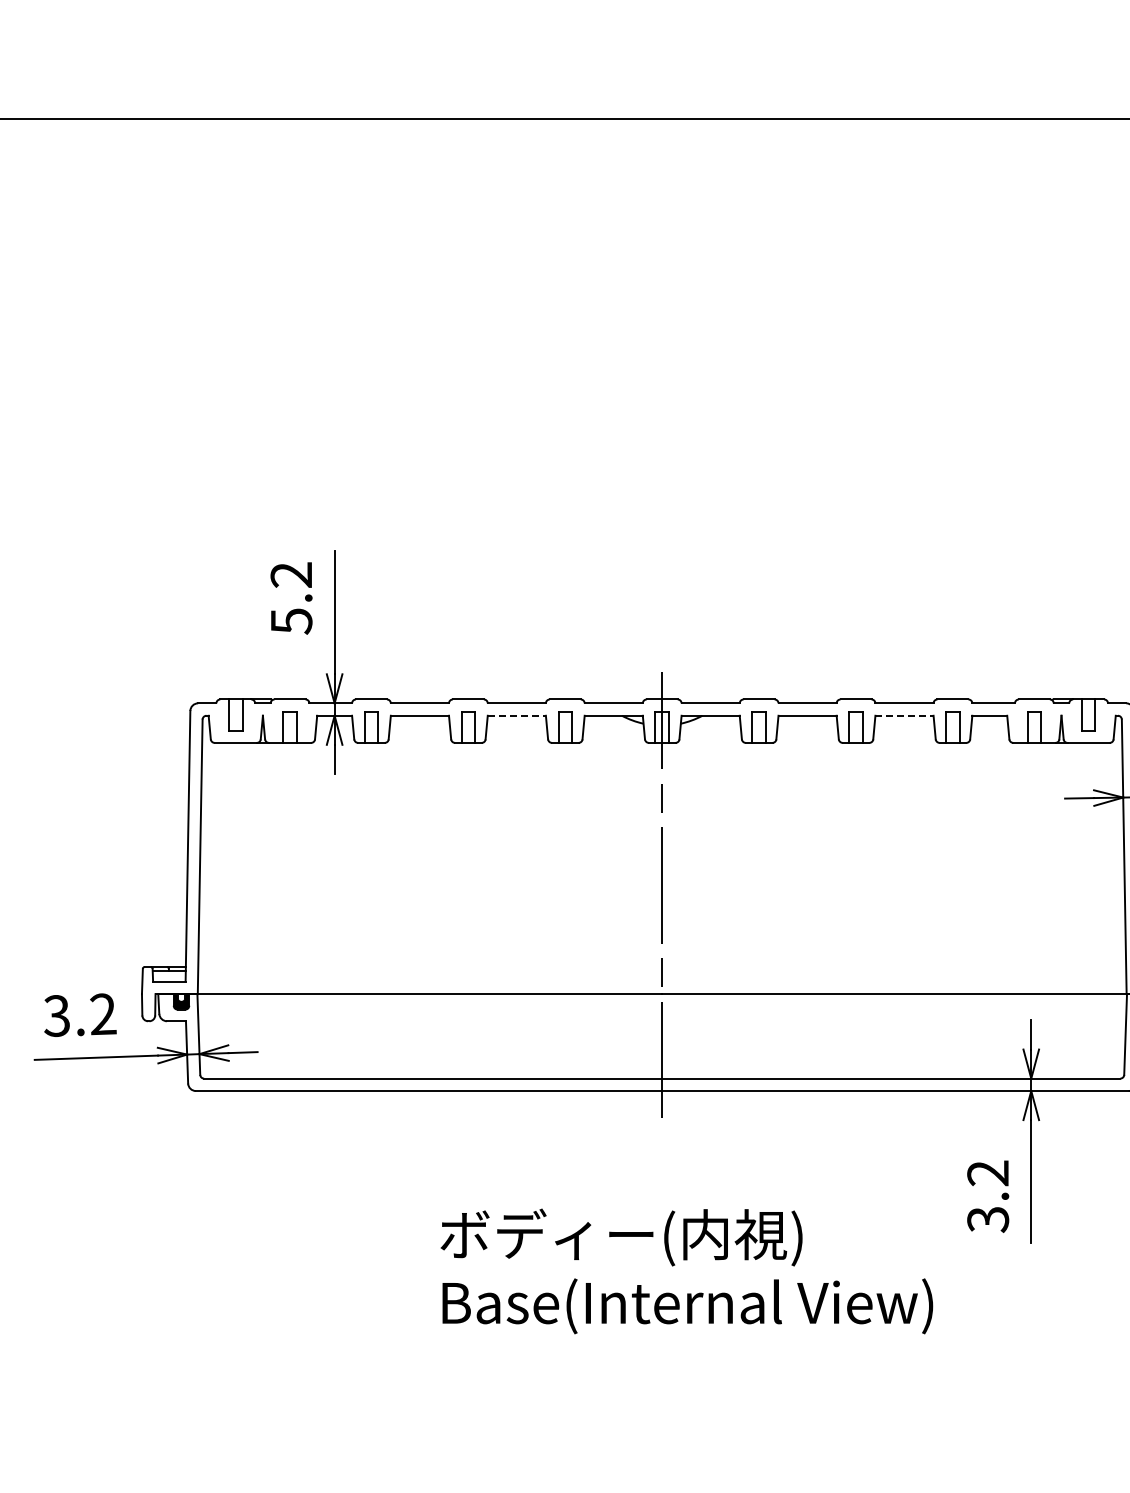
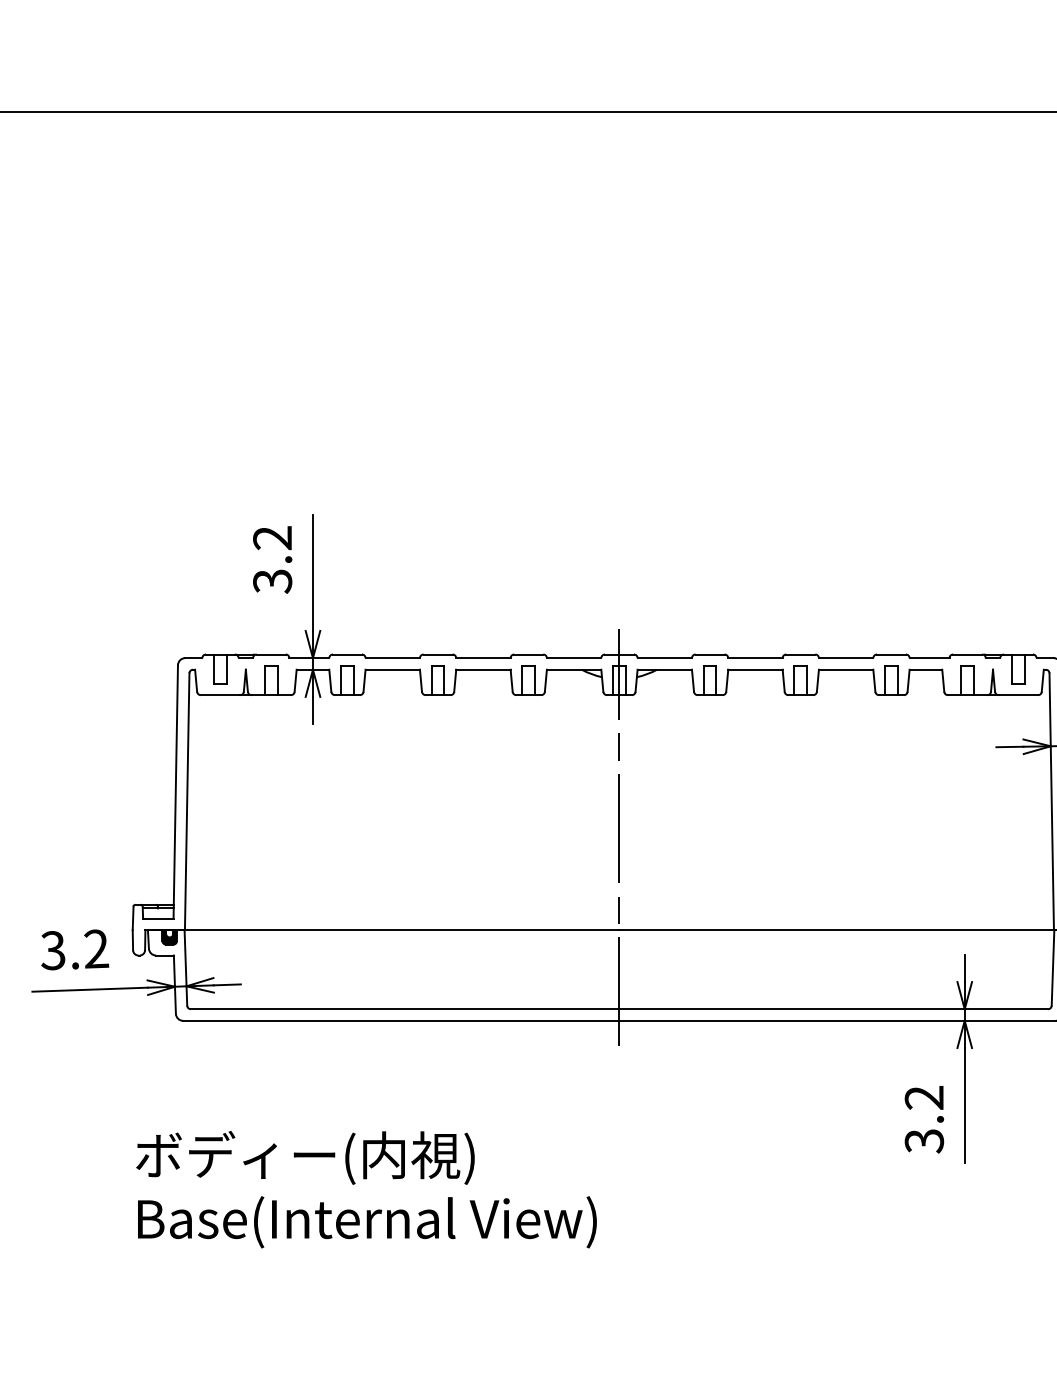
text: (291, 621) -> (272, 581), 5.2 -> 3.2
line: (517, 715) -> (484, 669), dashed -> solid
line: (904, 715) -> (846, 669), dashed -> solid
text: (686, 1271) -> (366, 1189), moved

